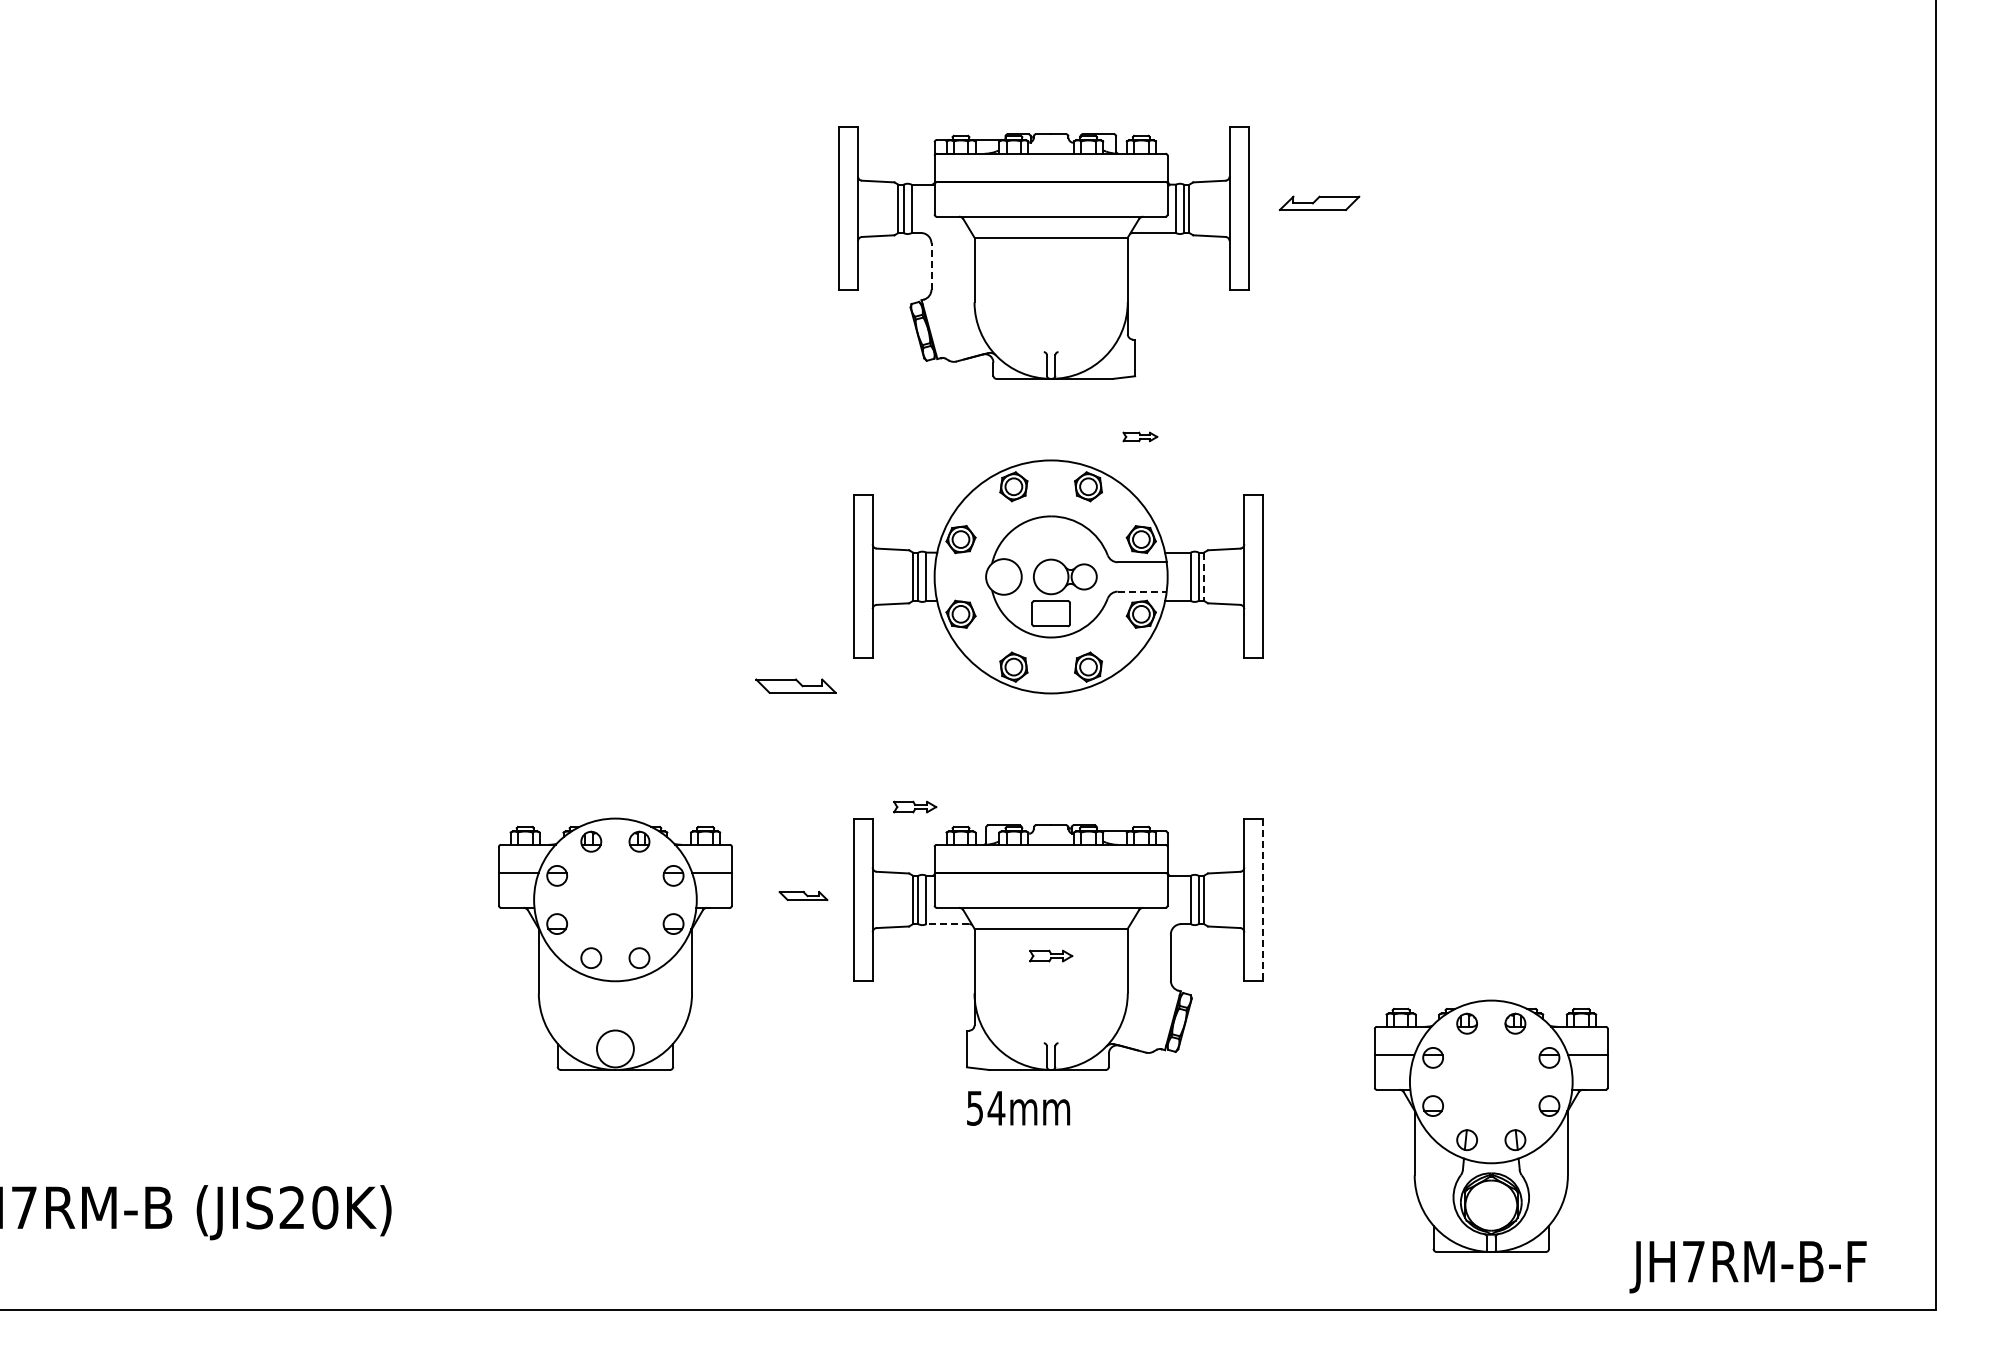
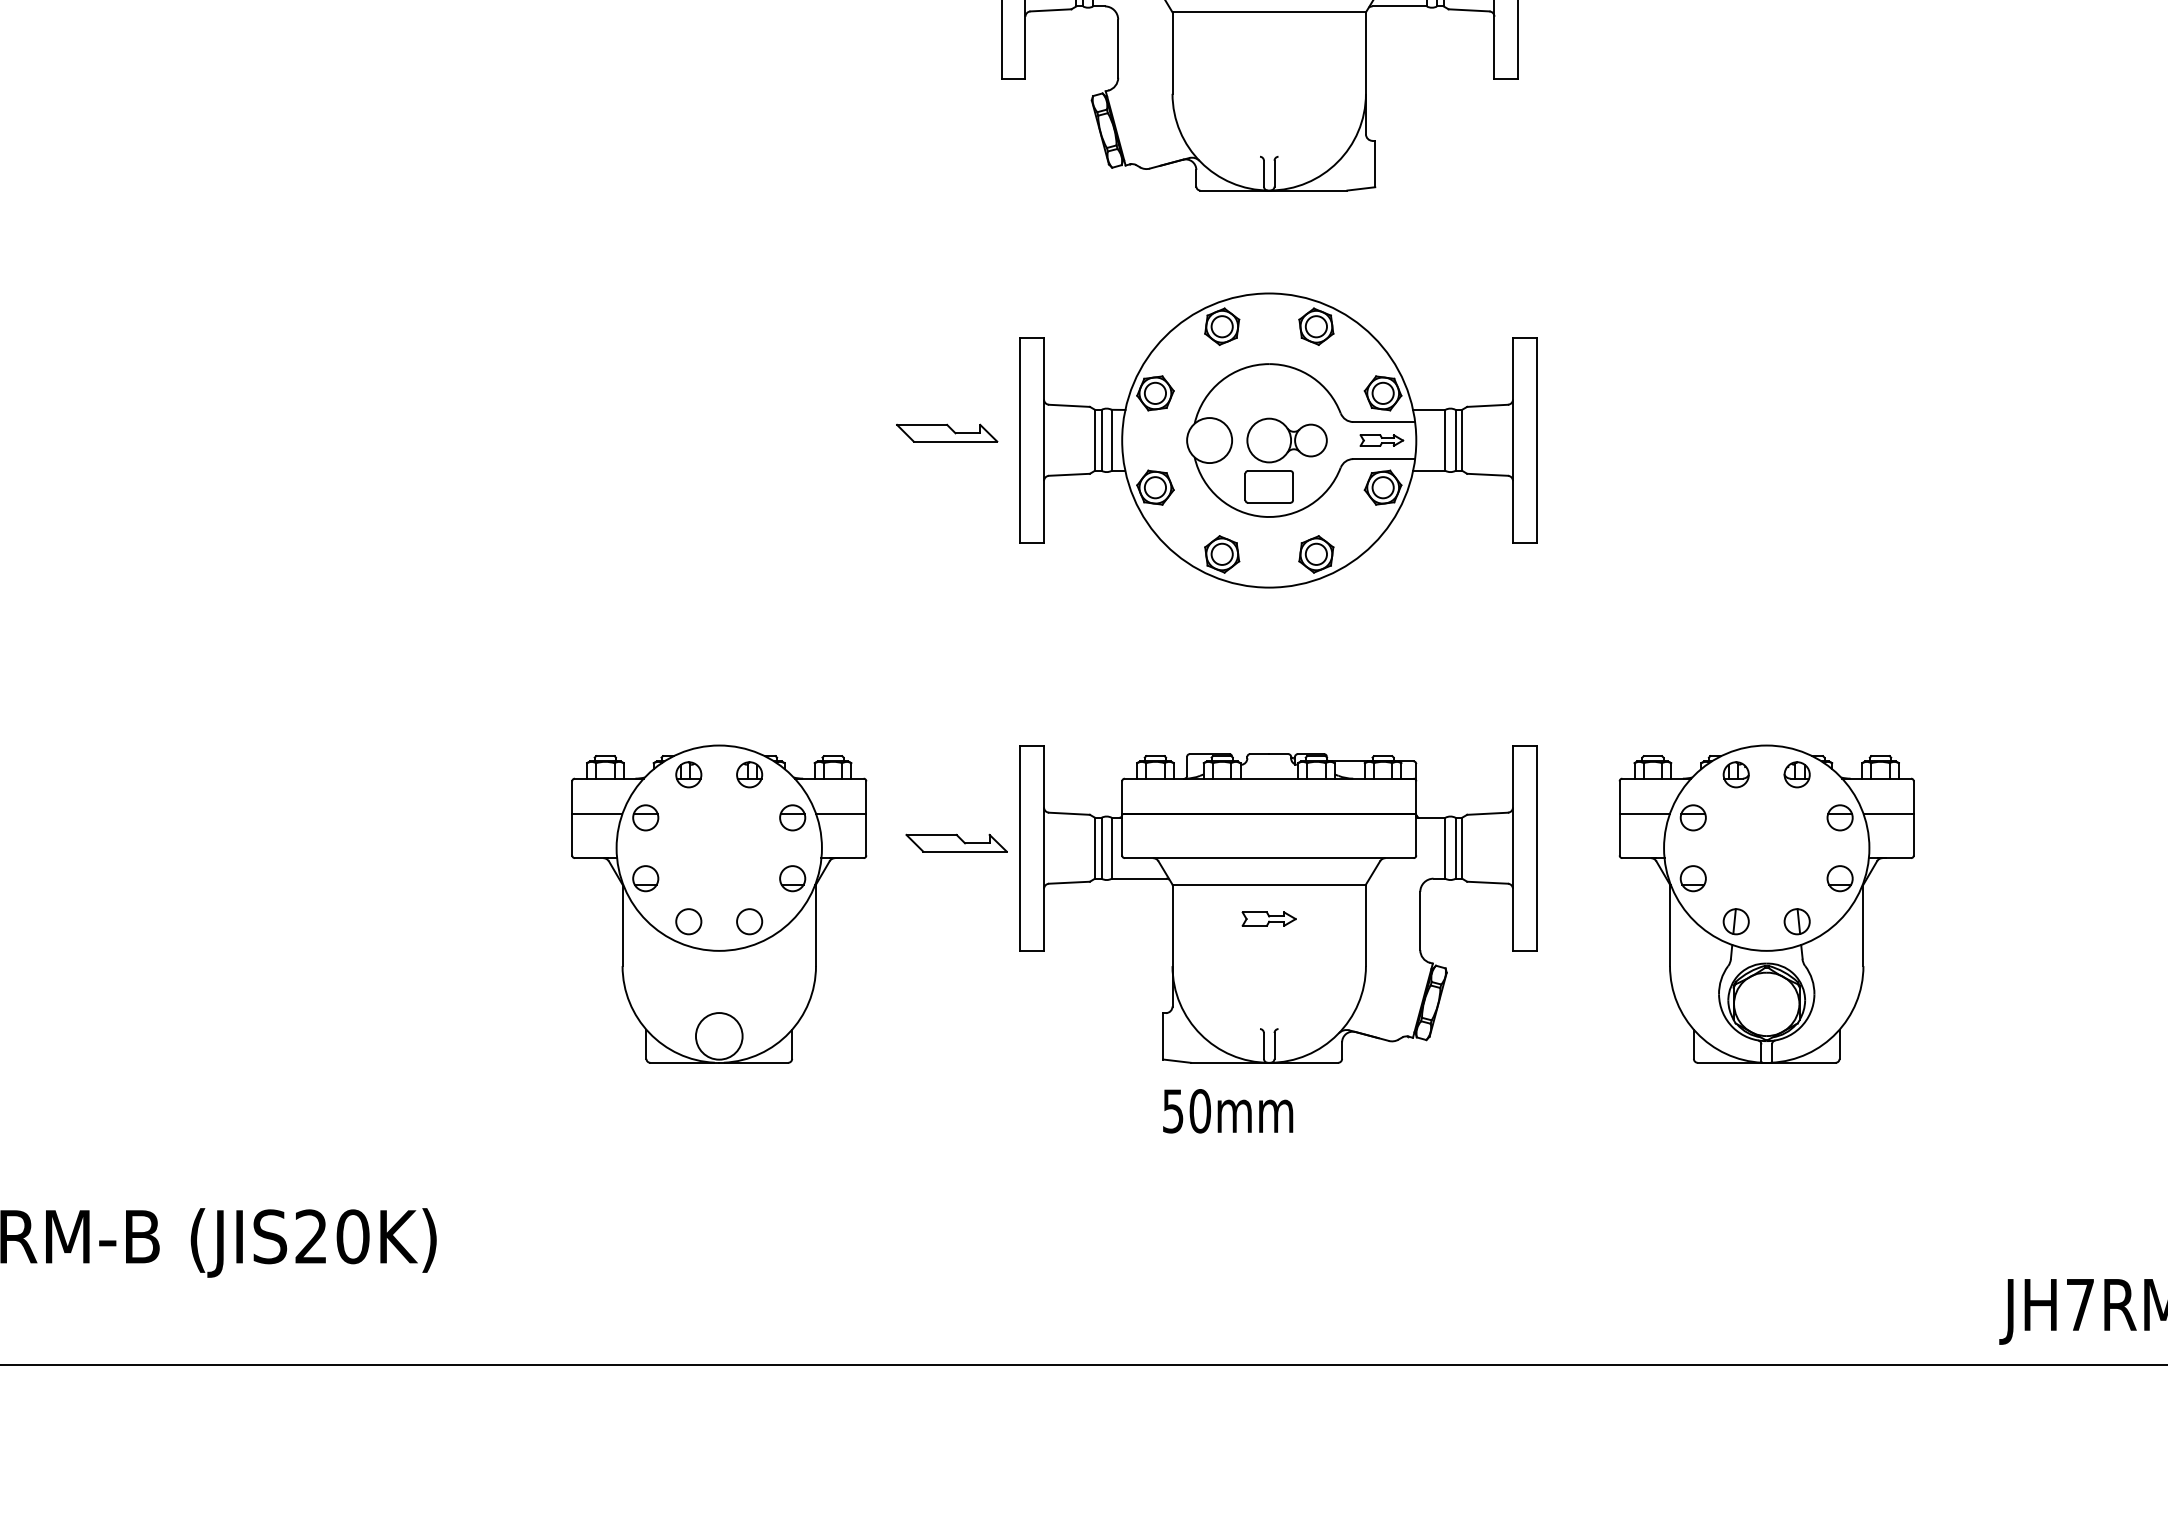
line: (931, 266) -> (1118, 48), dashed -> solid
part: (1140, 436) -> (1382, 439), moved
line: (1203, 577) -> (1461, 441), dashed -> solid
line: (1142, 591) -> (1384, 458), dashed -> solid
part: (795, 685) -> (946, 432), moved
part: (915, 806) -> (1098, 730), removed
part: (803, 895) -> (956, 842), size x1.67
line: (1263, 900) -> (1537, 848), dashed -> solid
line: (947, 924) -> (1138, 879), dashed -> solid
text: (996, 1107) -> (1200, 1110), 54mm -> 50mm
part: (1491, 1125) -> (1766, 903), moved

